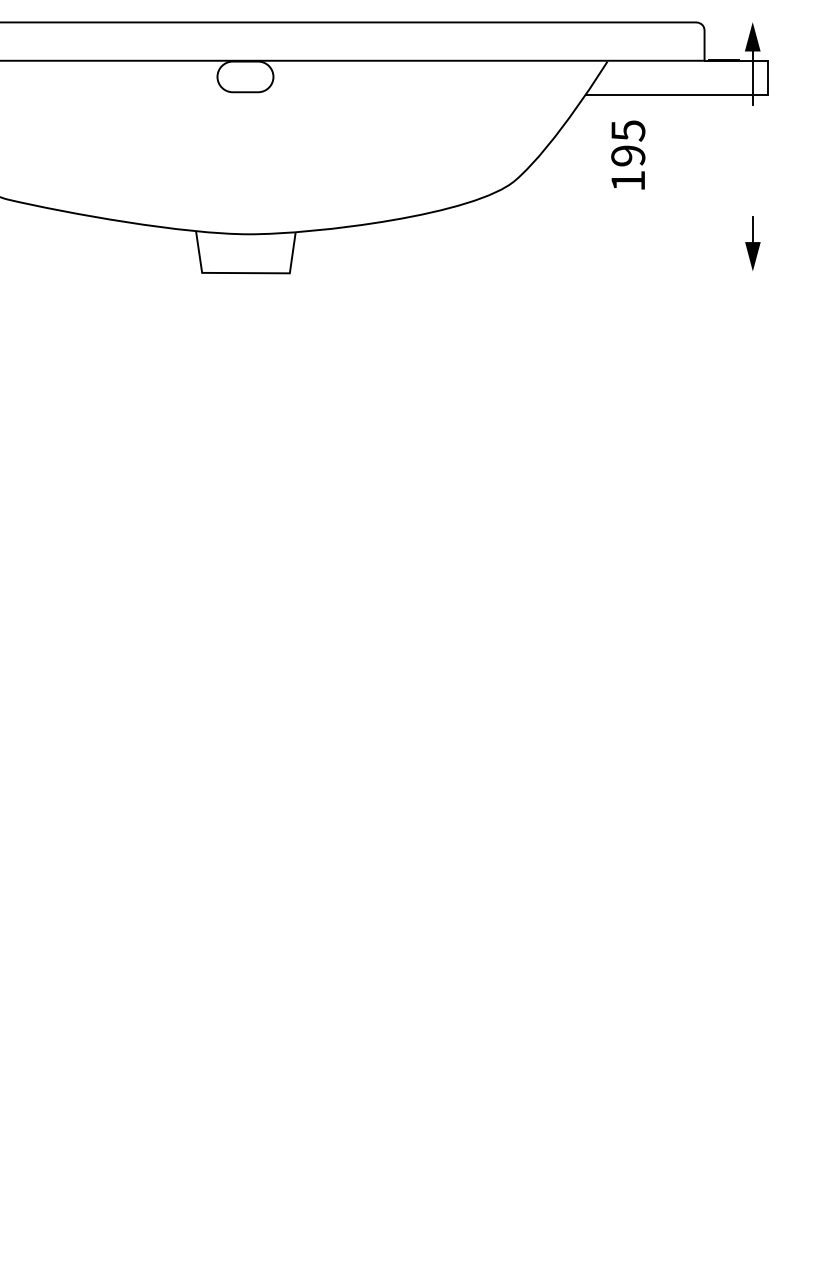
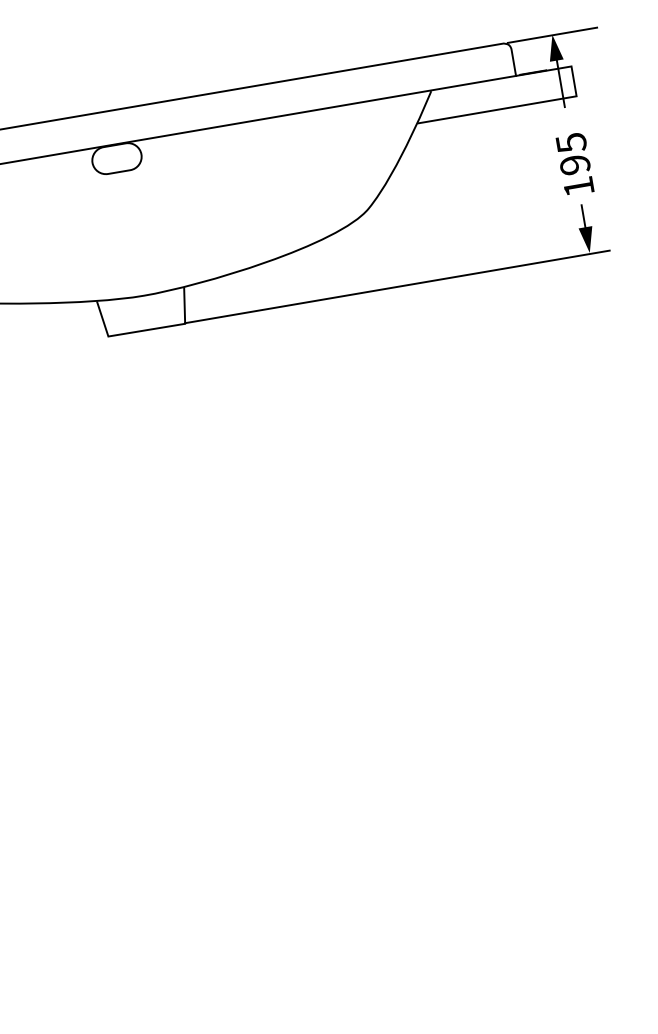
line: (752, 22) -> (552, 35), added
text: (628, 154) -> (575, 163), moved
line: (532, 272) -> (397, 286), added

